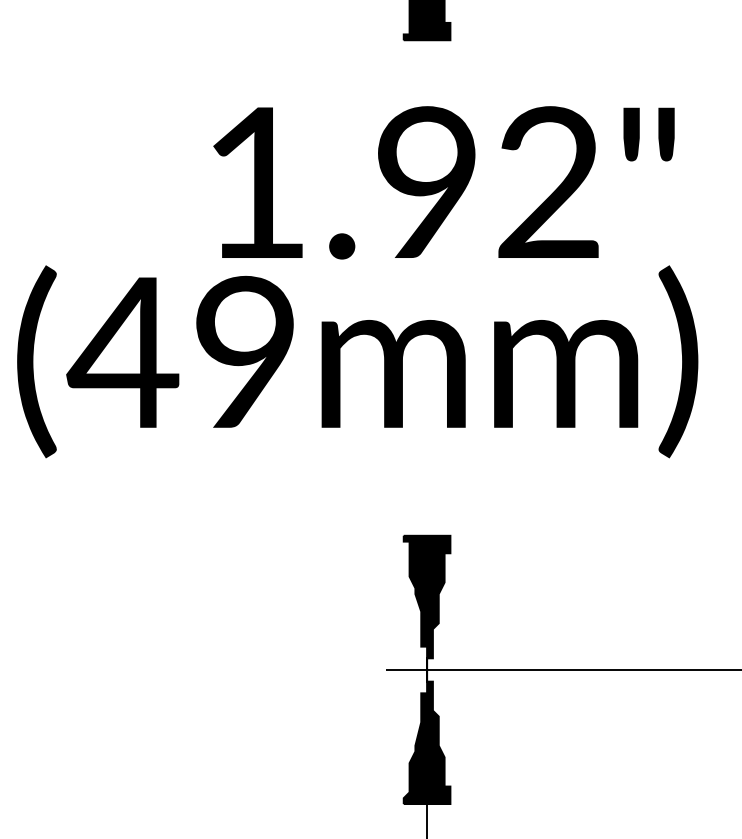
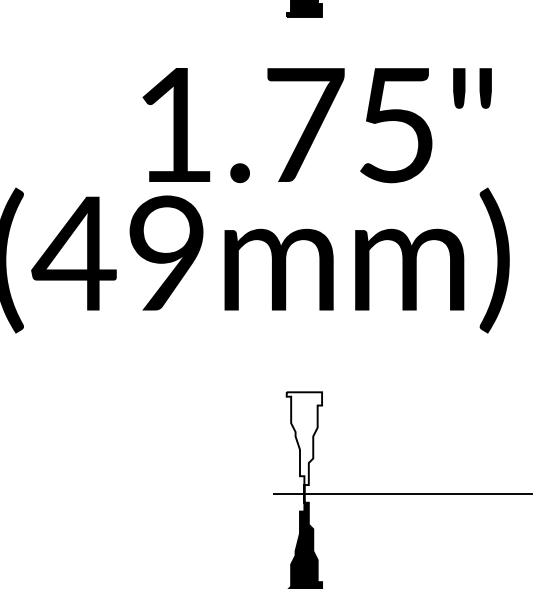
text: (488, 182) -> (350, 124), 1.92" -> 1.75"
fill: (426, 602) -> (303, 442), removed

